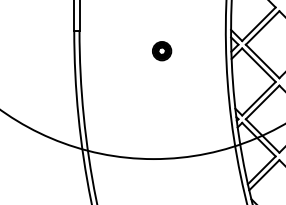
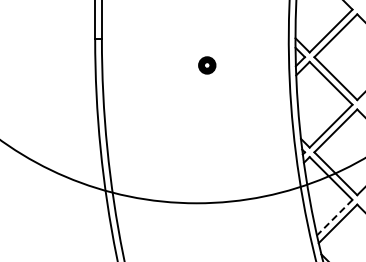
part: (161, 51) -> (206, 65), size x0.7
line: (261, 170) -> (334, 218), solid -> dashed

